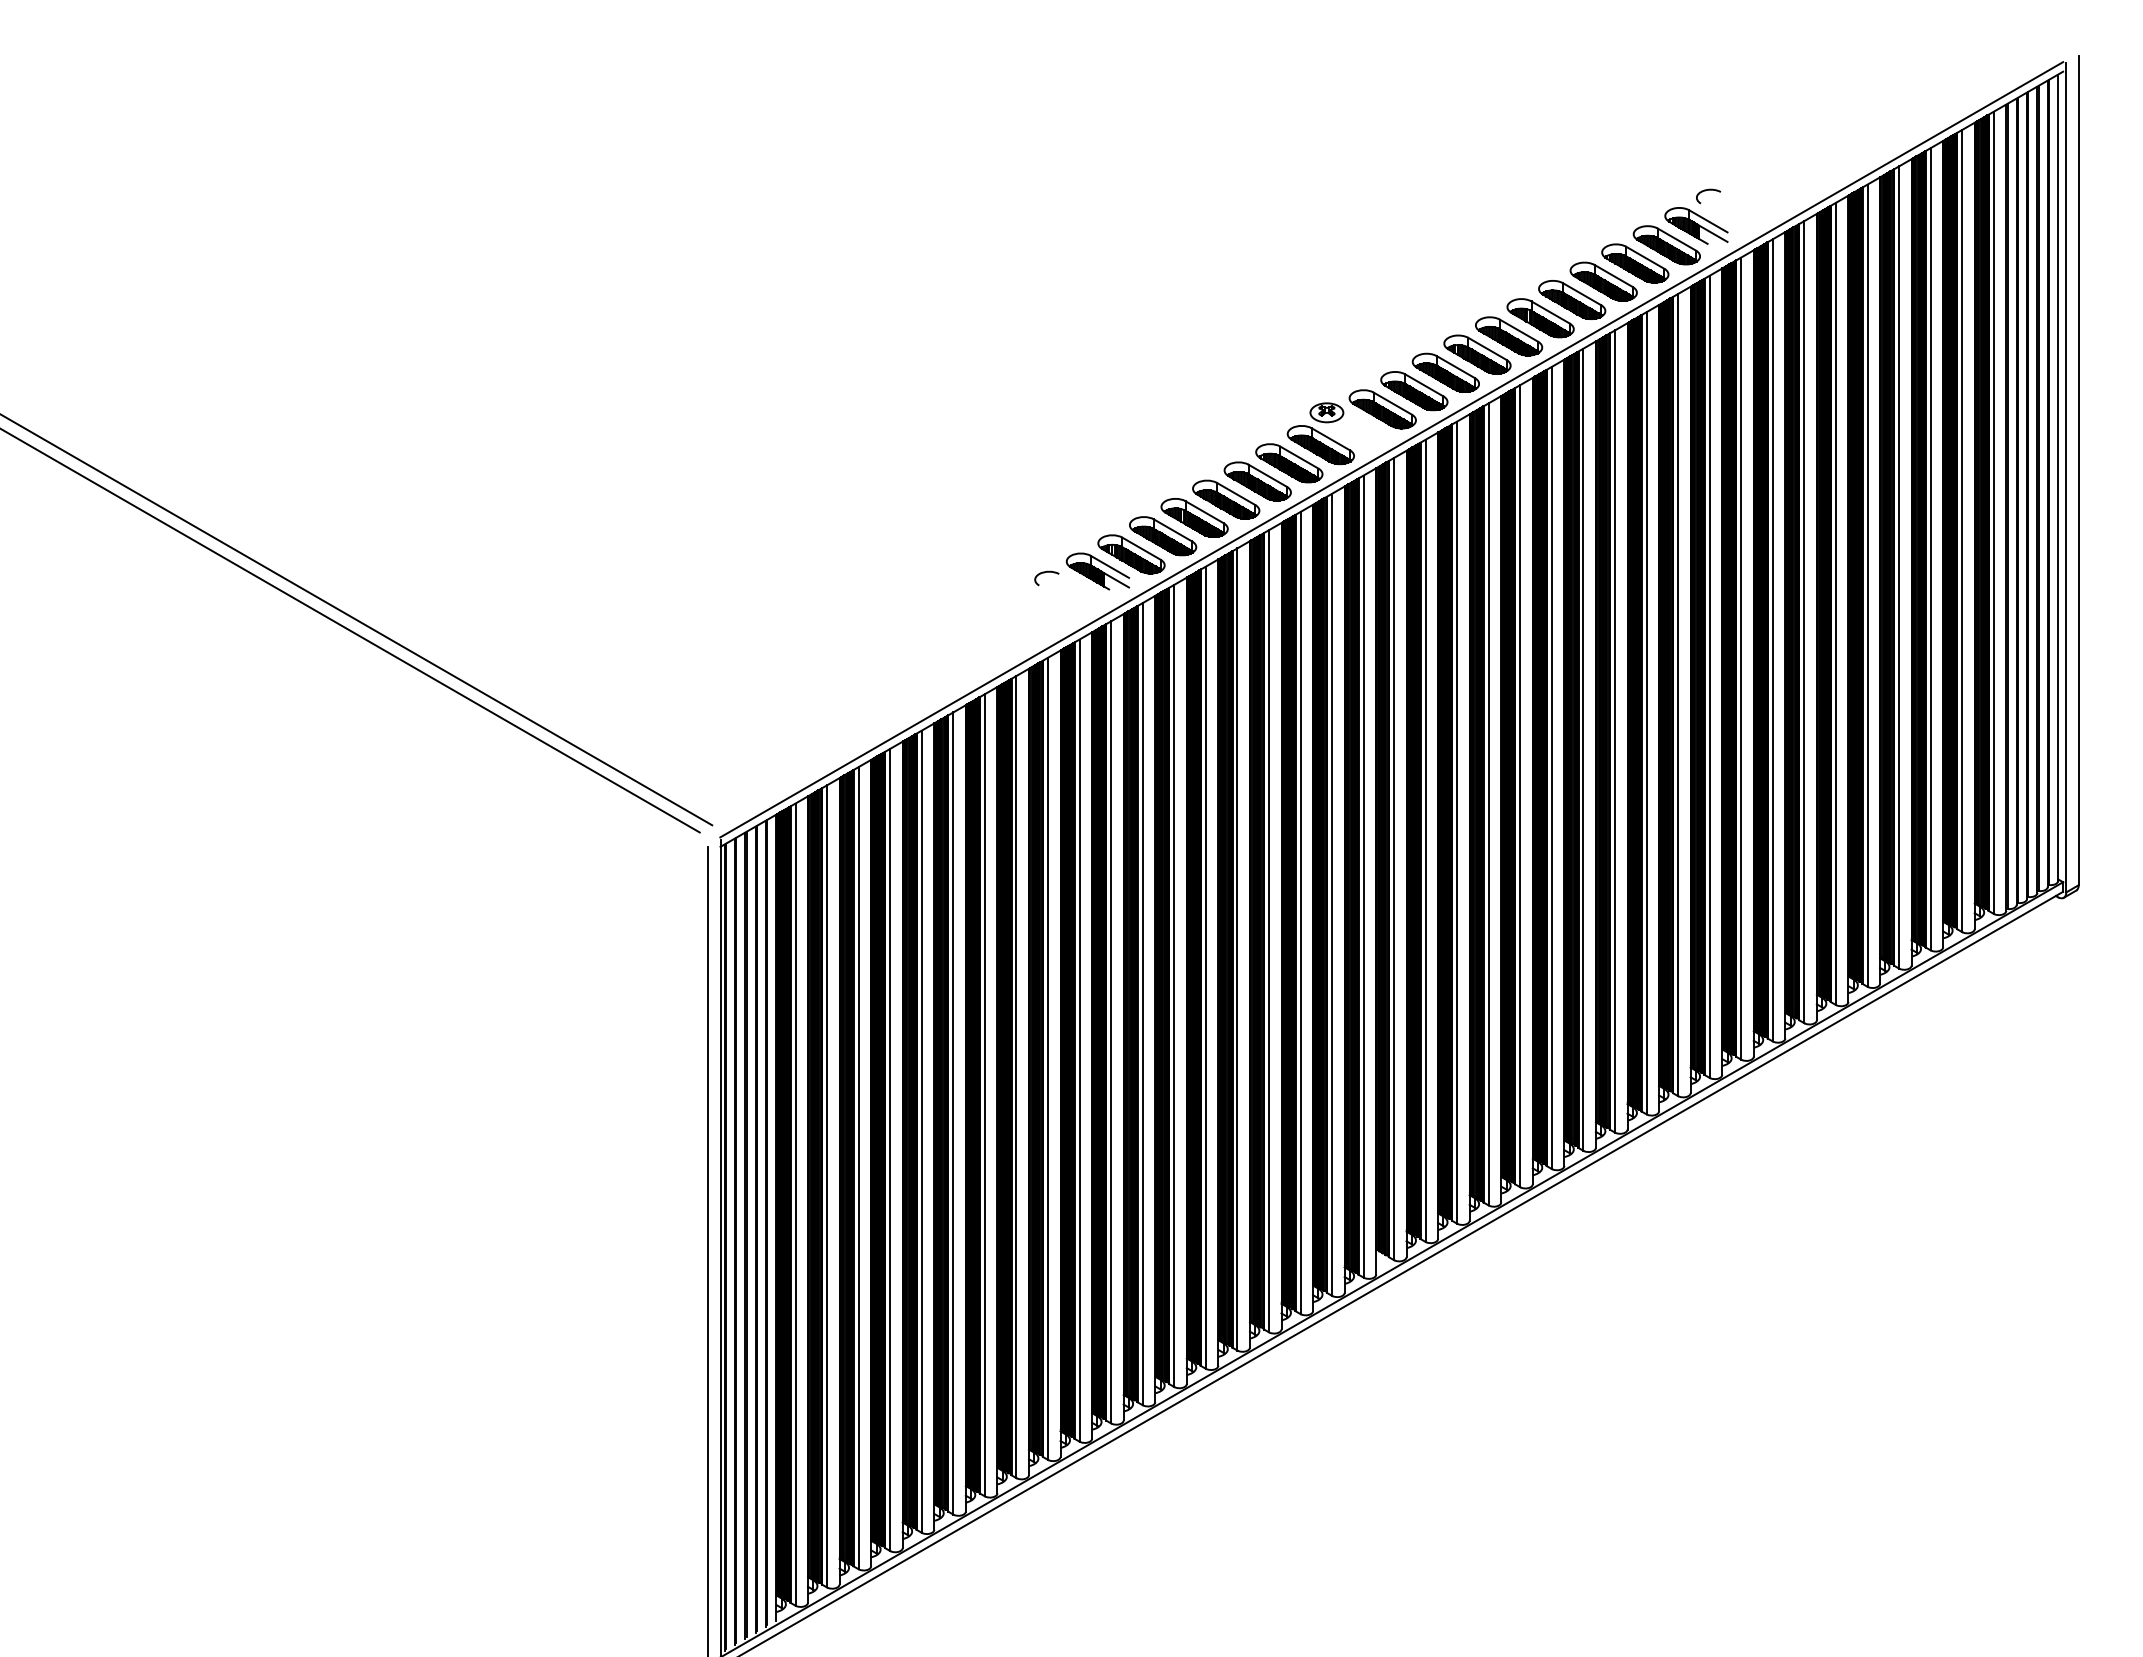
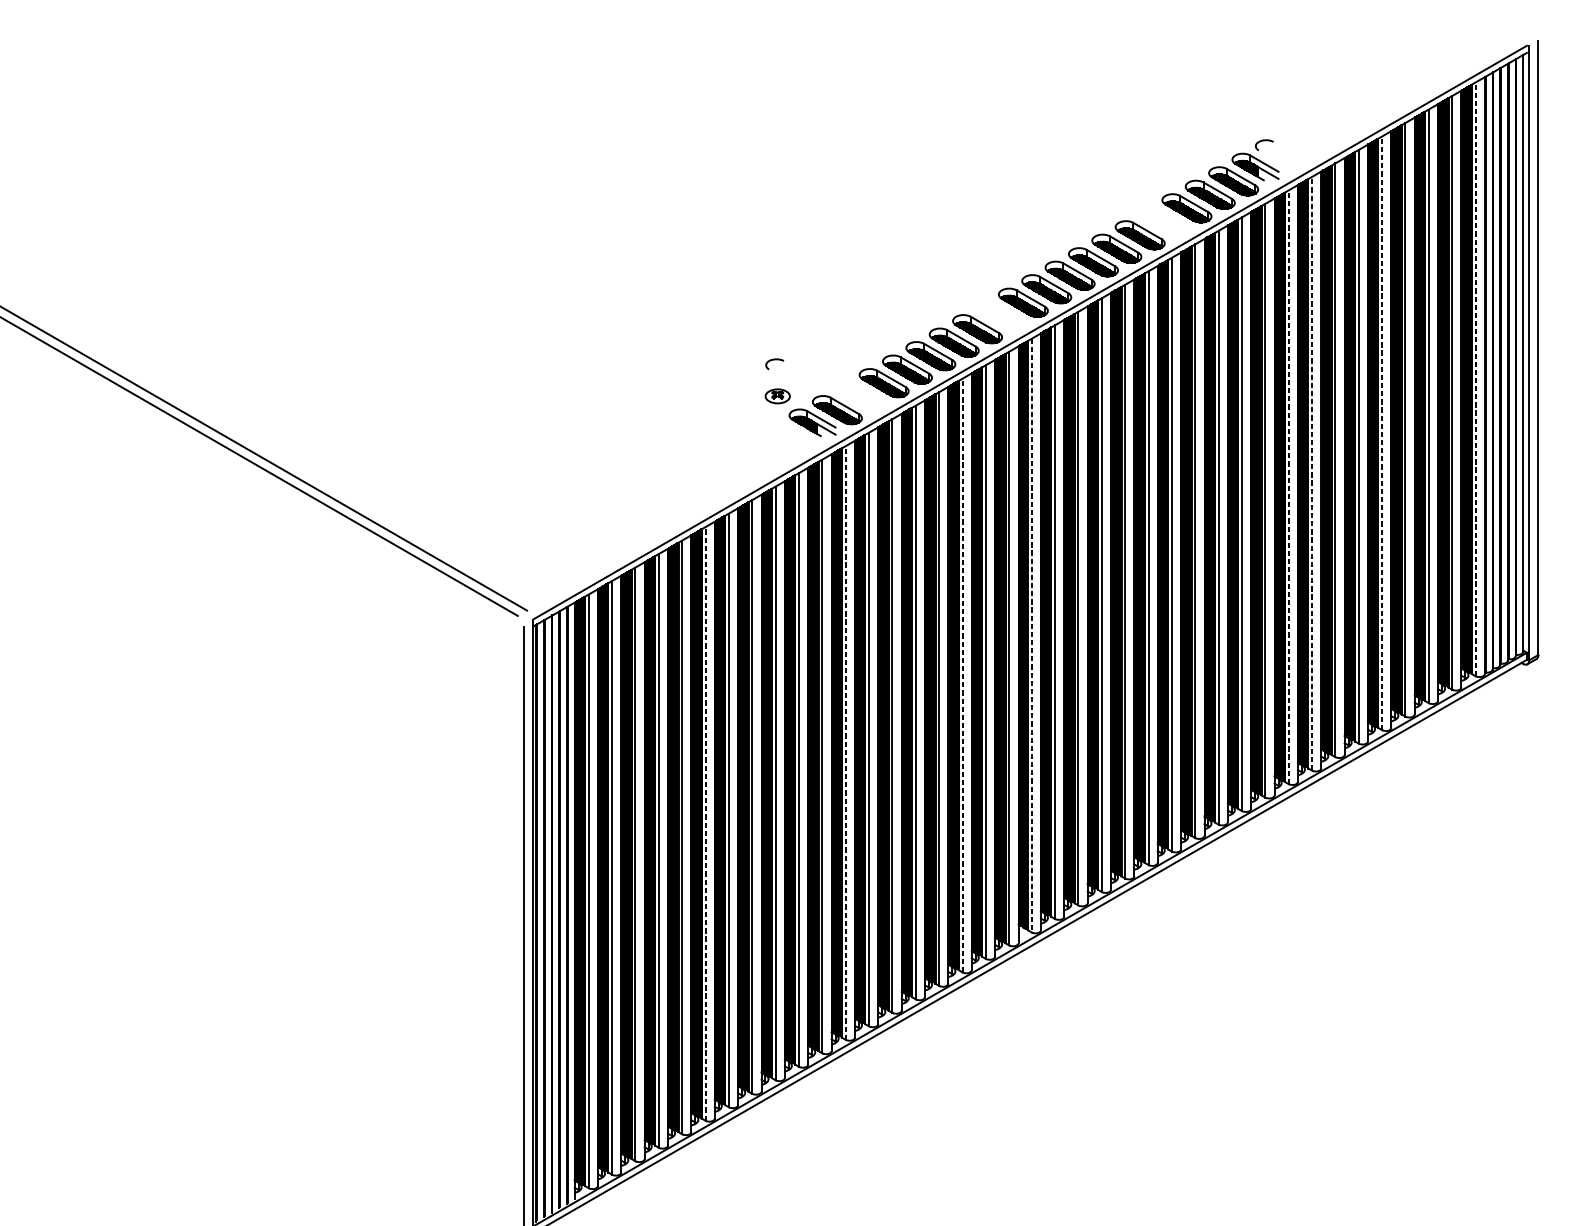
part: (1572, 299) -> (1163, 221), removed
part: (1326, 412) -> (777, 396), moved
line: (1993, 512) -> (1475, 379), solid -> dashed
part: (1163, 536) -> (861, 396), removed
curve: (1044, 573) -> (773, 360), moved
line: (1867, 585) -> (1382, 433), solid -> dashed
line: (1772, 639) -> (1311, 473), solid -> dashed
line: (1741, 658) -> (1288, 487), solid -> dashed
line: (1394, 859) -> (1032, 635), solid -> dashed
line: (1300, 912) -> (962, 675), solid -> dashed
line: (1142, 1003) -> (845, 742), solid -> dashed
line: (953, 1113) -> (705, 823), solid -> dashed

